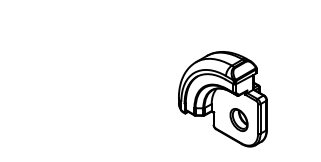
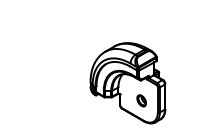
part: (238, 119) -> (141, 100), size x0.6

